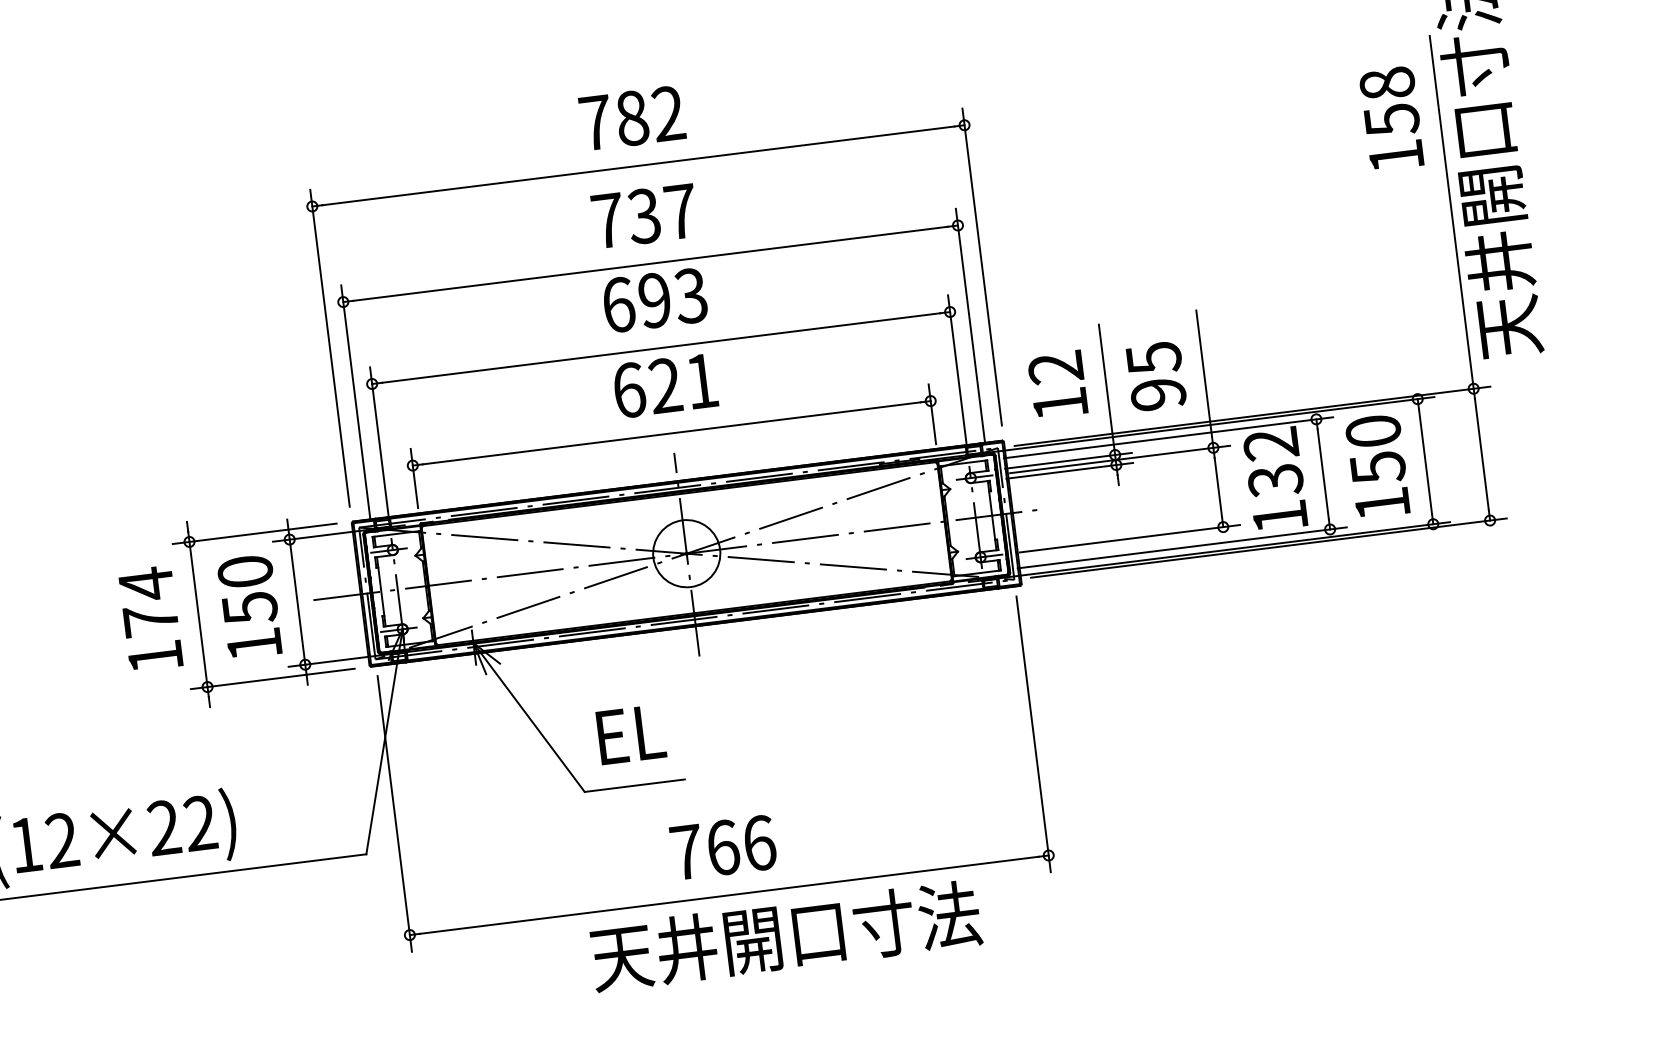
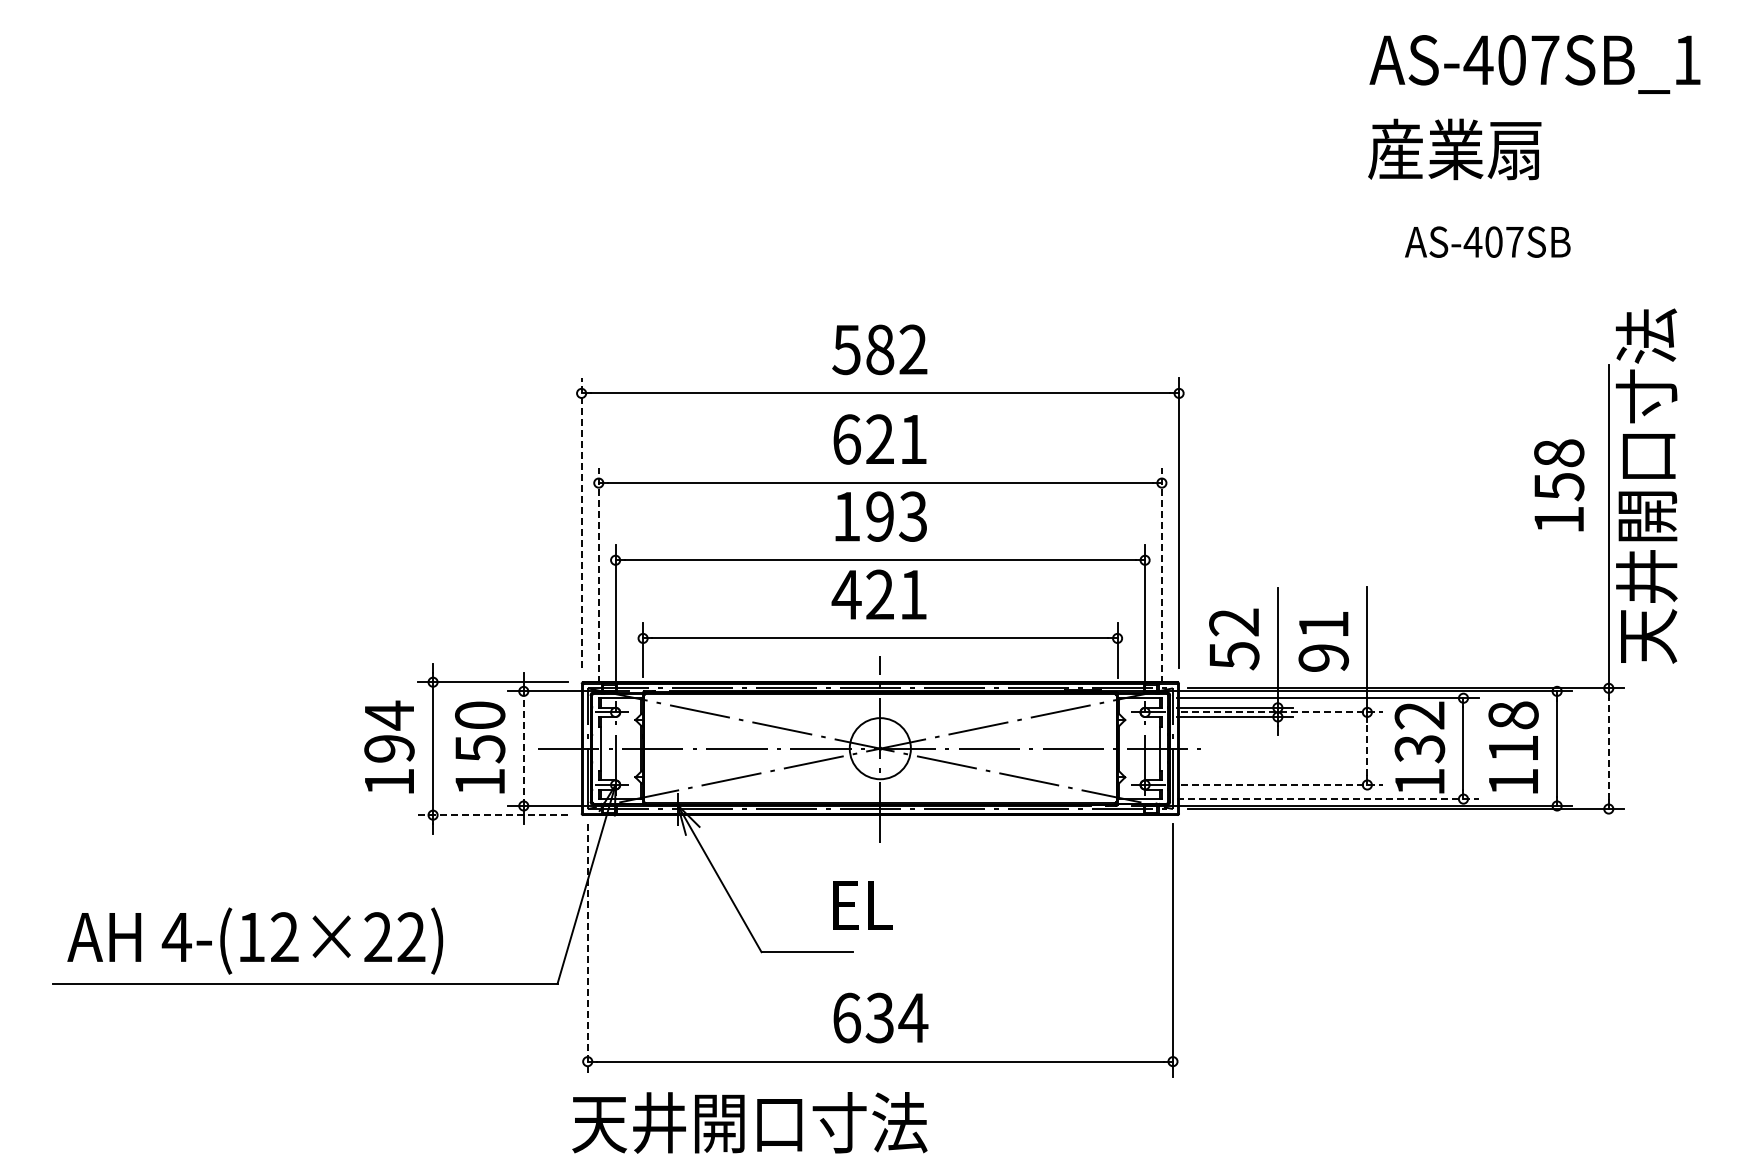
text: (1392, 118) -> (1559, 485), moved
text: (595, 123) -> (846, 350), 782 -> 582
text: (644, 216) -> (880, 439), 737 -> 621
text: (619, 304) -> (847, 516), 693 -> 193
line: (970, 326) -> (1161, 575), solid -> dashed
line: (329, 347) -> (581, 522), solid -> dashed
text: (1154, 358) -> (1324, 625), 95 -> 91
text: (628, 389) -> (846, 594), 621 -> 421
line: (355, 402) -> (598, 575), solid -> dashed
text: (1060, 404) -> (1234, 656), 12 -> 52
text: (1375, 449) -> (1513, 732), 150 -> 118
line: (1481, 454) -> (1608, 748), solid -> dashed
line: (1119, 459) -> (1281, 712), solid -> dashed
line: (1218, 487) -> (1367, 748), solid -> dashed
line: (1129, 538) -> (1281, 784), solid -> dashed
line: (1181, 548) -> (1327, 799), solid -> dashed
line: (297, 602) -> (523, 748), solid -> dashed
text: (150, 620) -> (389, 748), 174 -> 194
line: (272, 679) -> (492, 815), solid -> dashed
text: (630, 734) -> (862, 905), moved
line: (394, 814) -> (587, 951), solid -> dashed
text: (723, 847) -> (880, 1017), 766 -> 634
text: (785, 935) -> (749, 1122), moved

